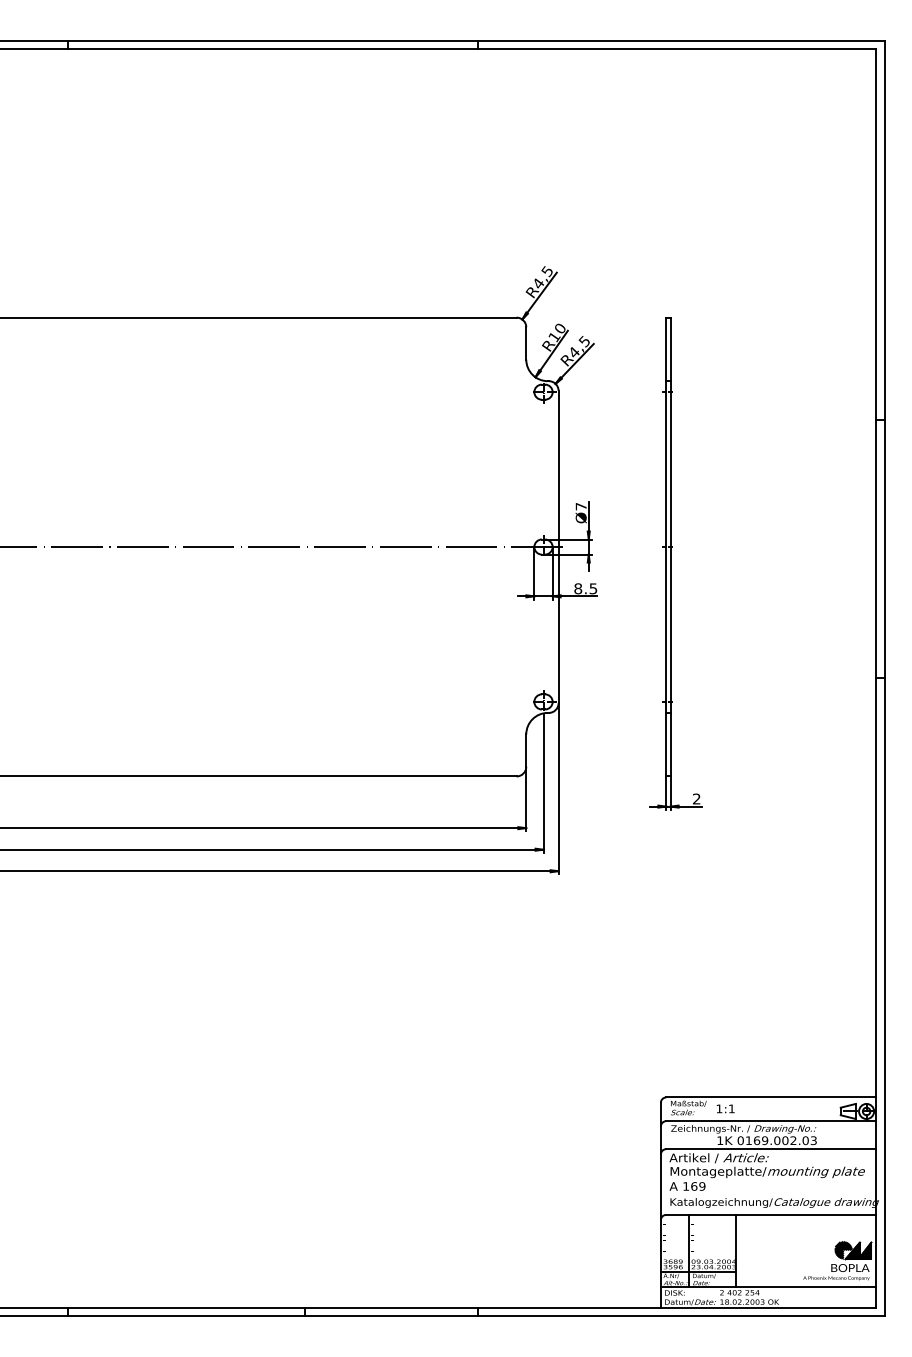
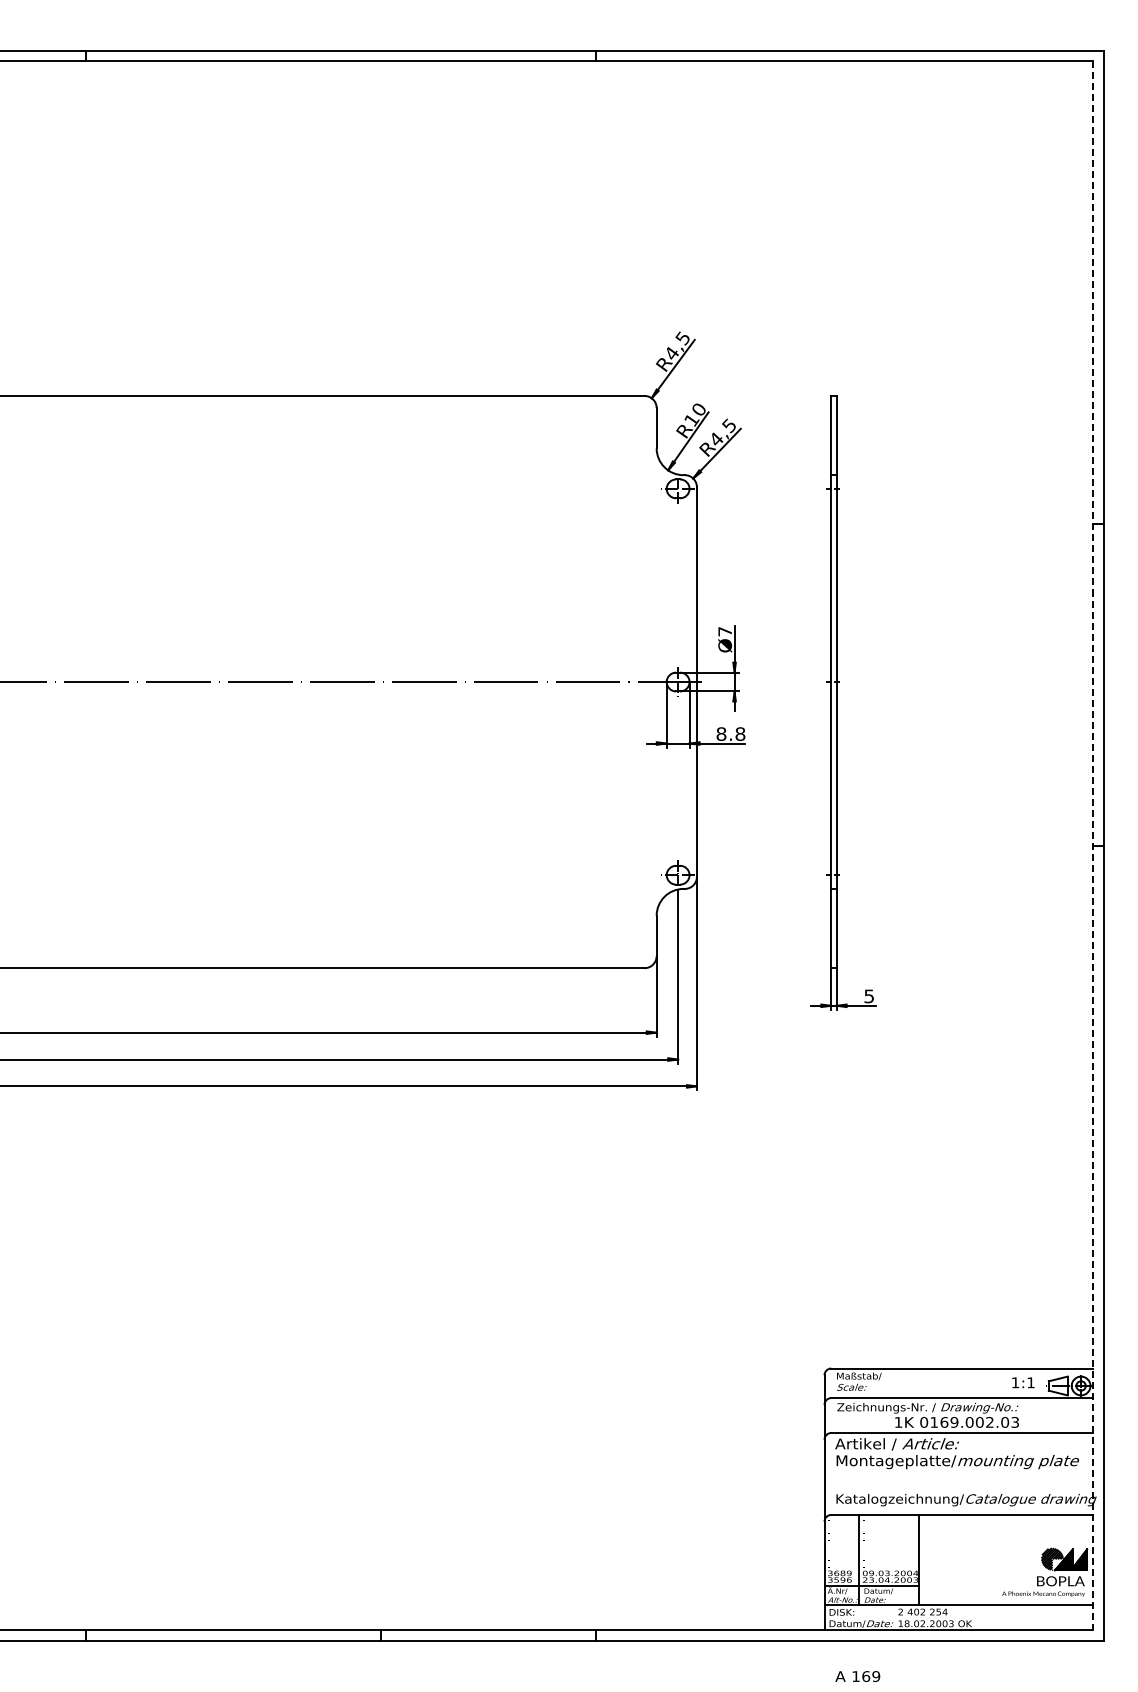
text: (593, 588) -> (740, 733), 8.5 -> 8.8
line: (876, 678) -> (1093, 846), solid -> dashed
text: (696, 799) -> (868, 996), 2 -> 5
text: (725, 1108) -> (1023, 1382), moved
text: (687, 1186) -> (857, 1676), moved

